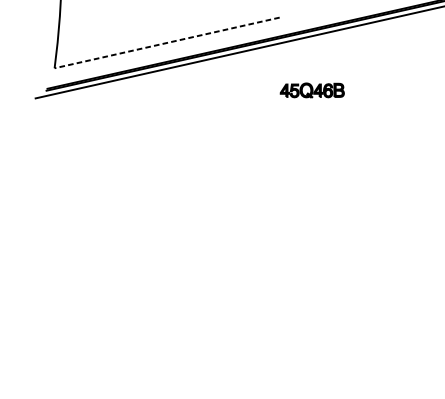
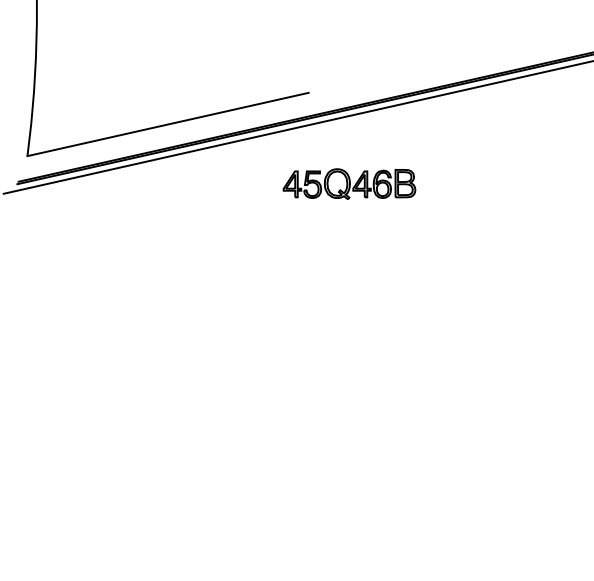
line: (166, 42) -> (167, 124), dashed -> solid
part: (312, 90) -> (349, 183), size x1.67

